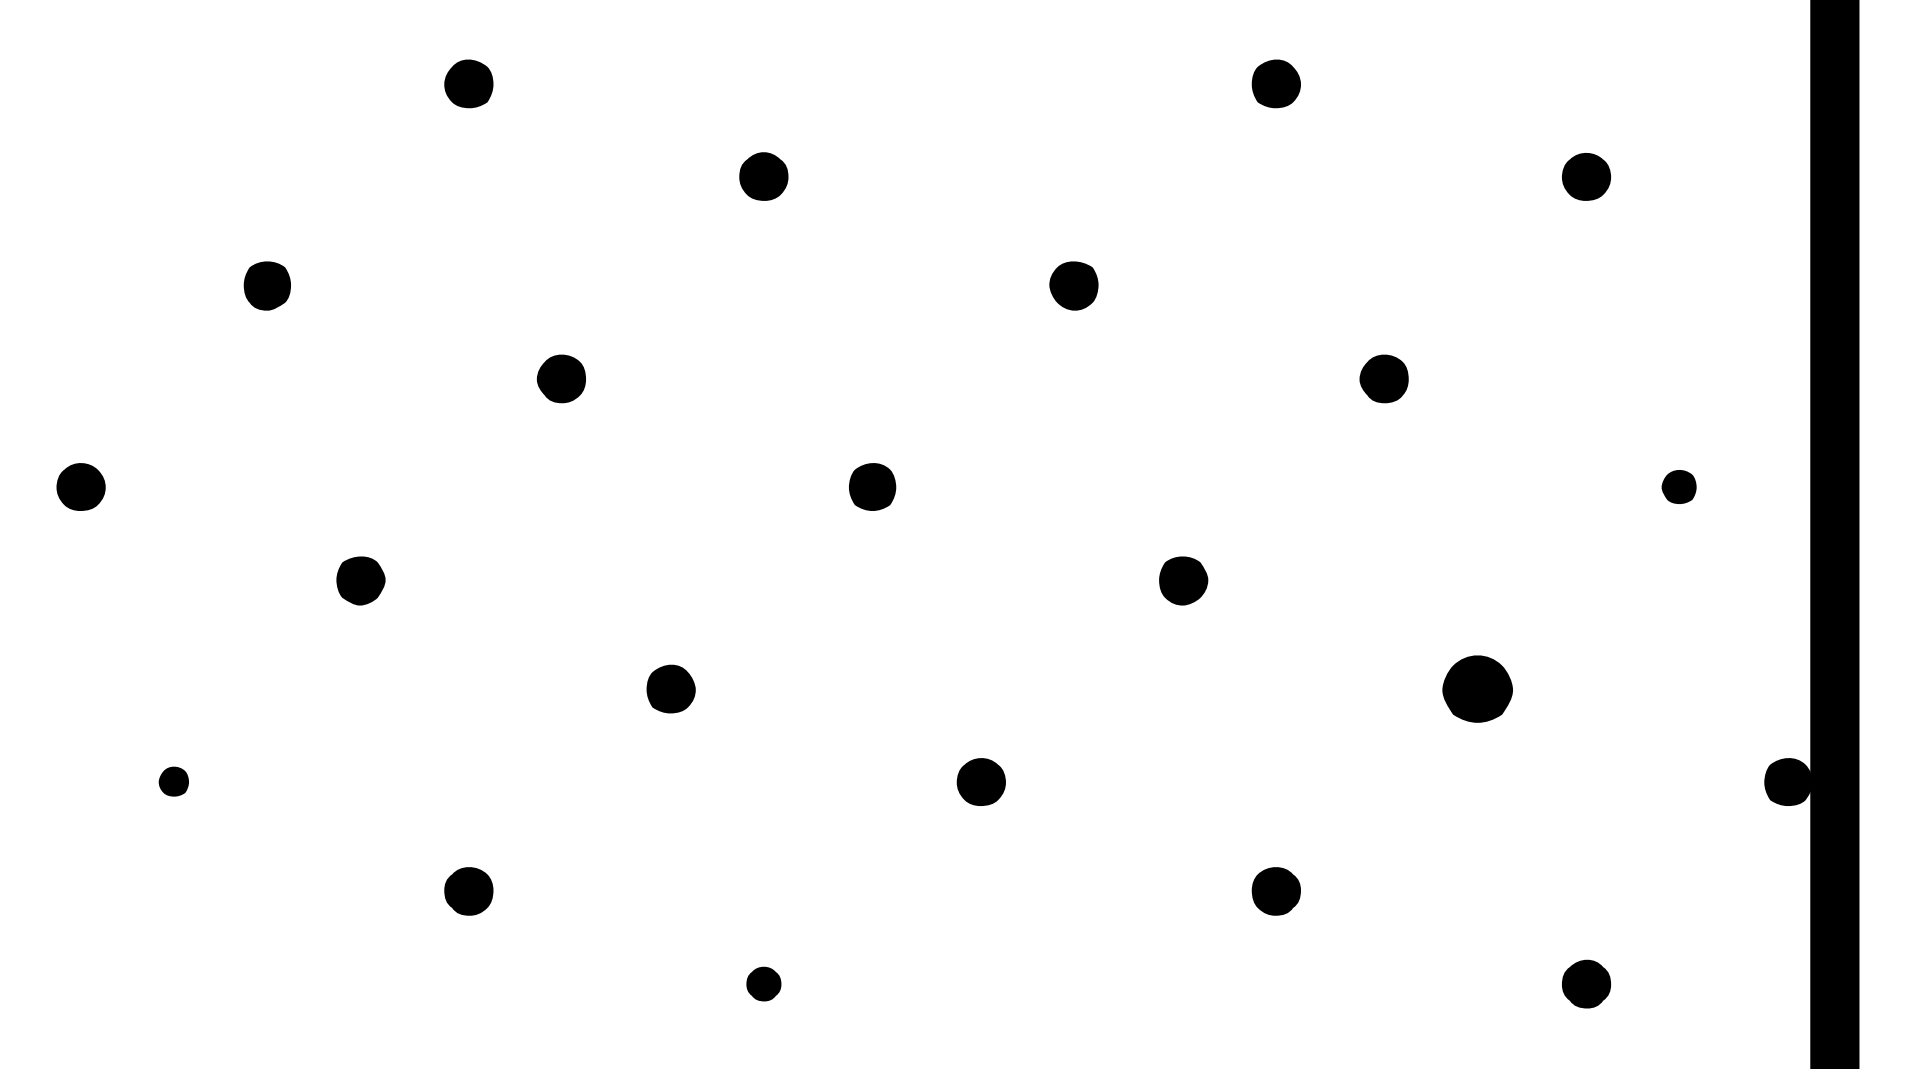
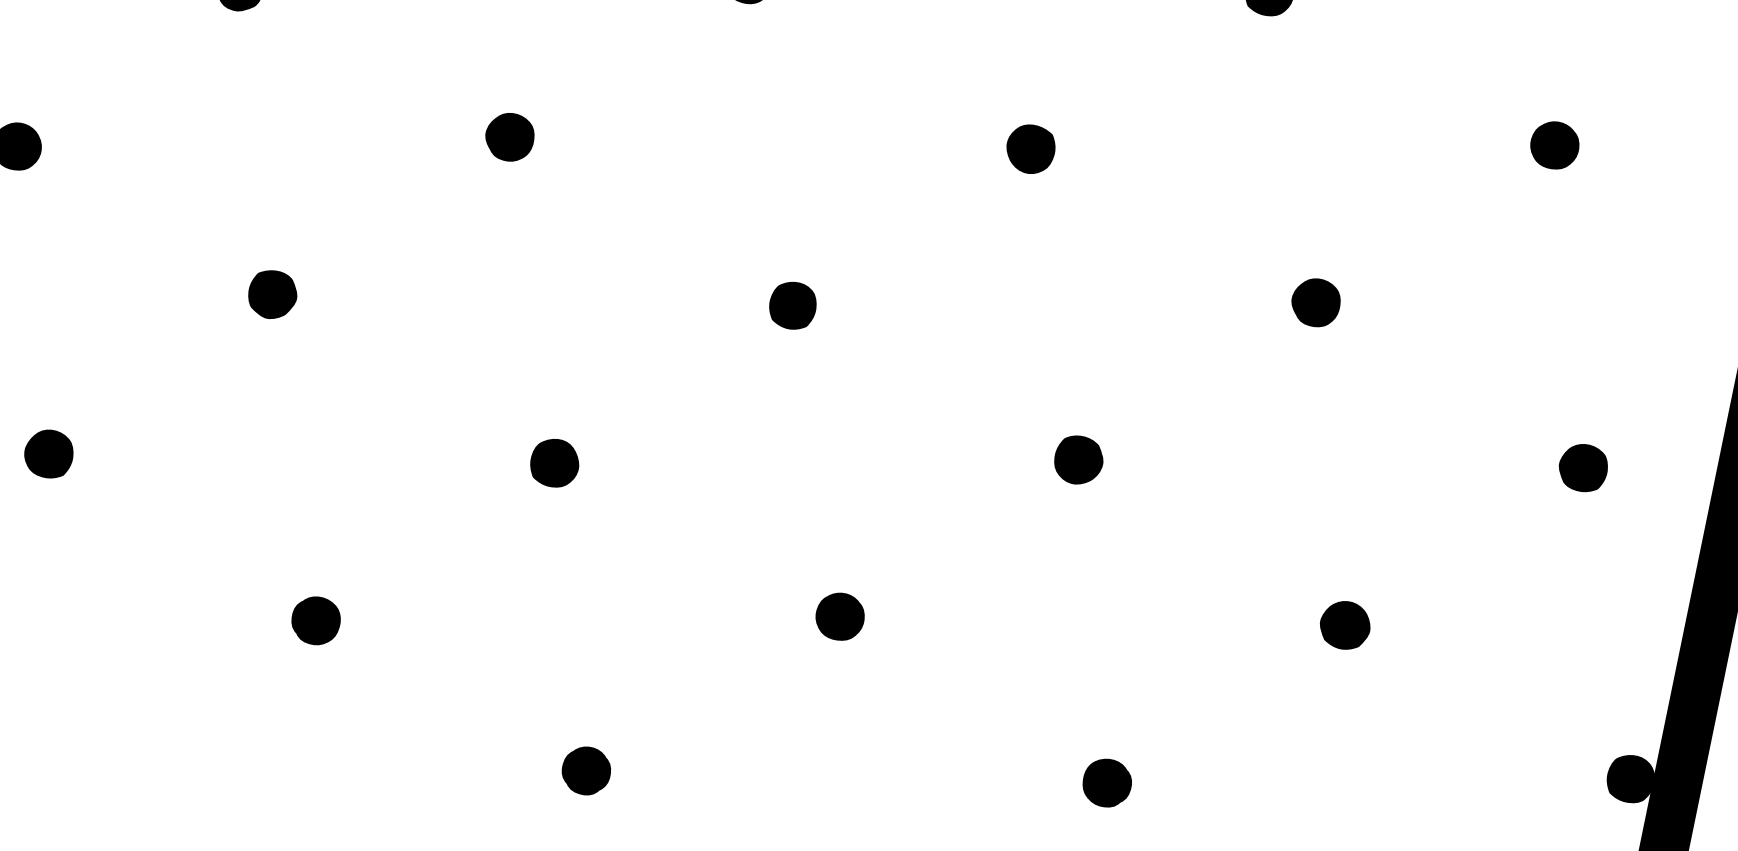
part: (1678, 486) -> (1582, 467), size x1.43
part: (1477, 688) -> (1345, 624), size x0.71
part: (173, 781) -> (48, 453), size x1.67
part: (763, 983) -> (586, 770), size x1.43

